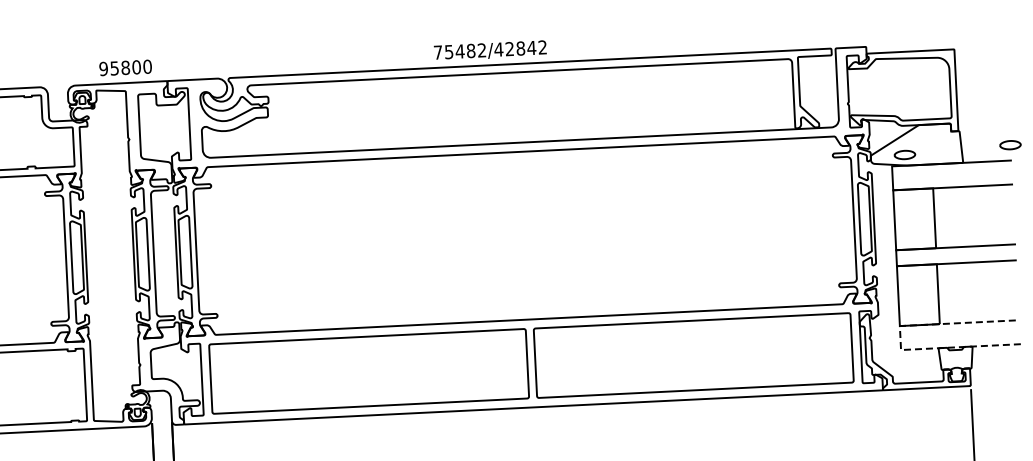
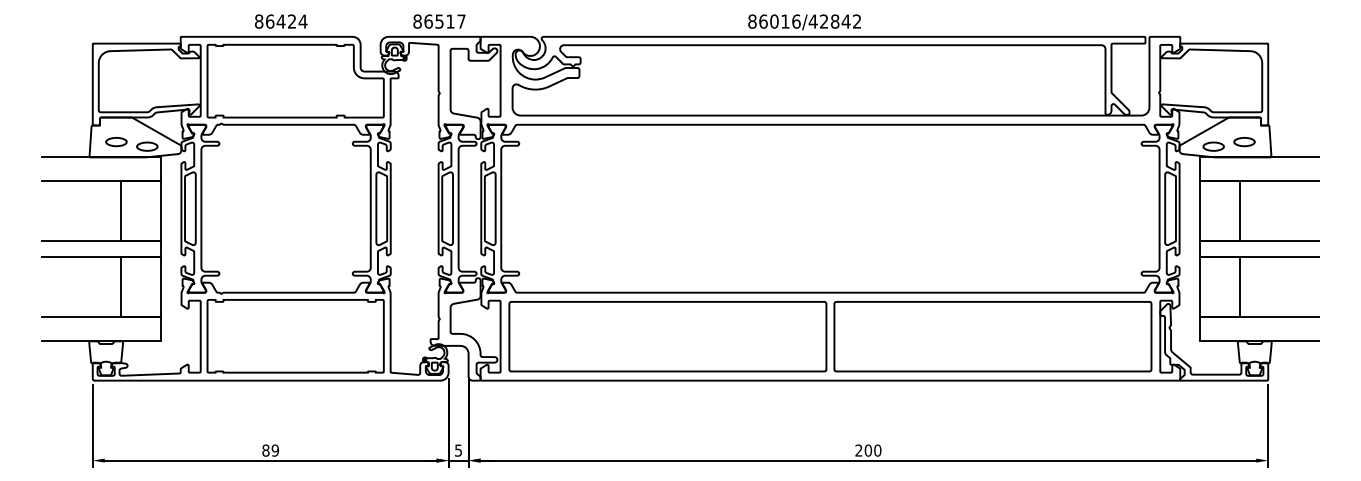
text: (460, 51) -> (774, 21), 75482/42842 -> 86016/42842
text: (125, 67) -> (439, 21), 95800 -> 86517
part: (1010, 145) -> (1244, 142), moved
line: (900, 338) -> (1200, 329), dashed -> solid

